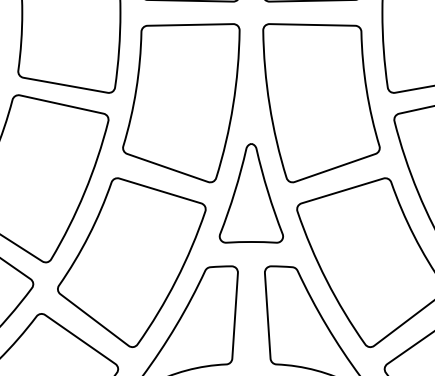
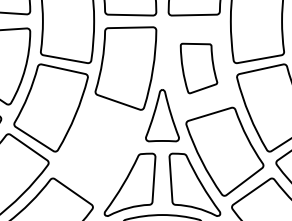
part: (320, 103) -> (198, 68), size x0.6
part: (130, 262) -> (99, 151), removed

